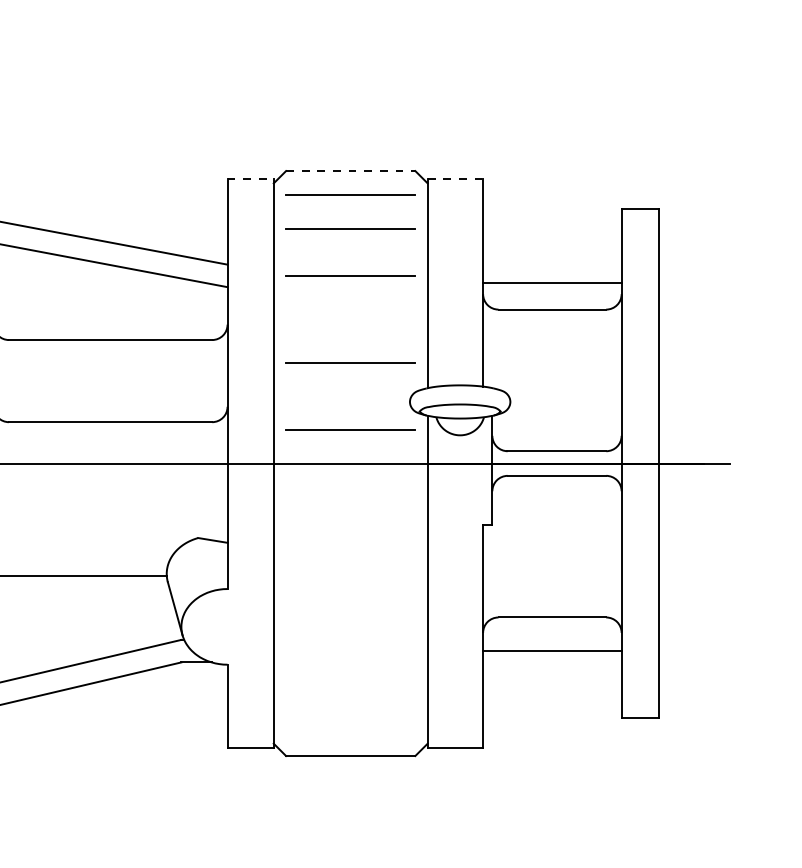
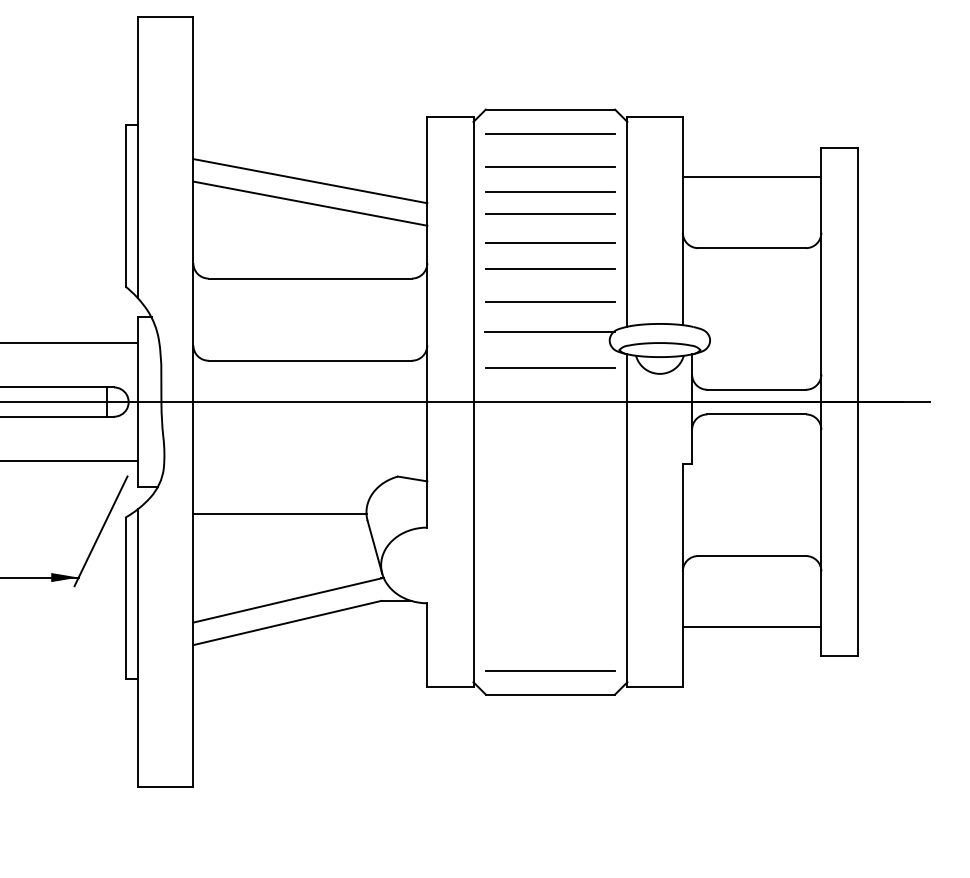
line: (350, 170) -> (550, 109), dashed -> solid
line: (250, 178) -> (450, 117), dashed -> solid
line: (455, 178) -> (655, 117), dashed -> solid
line: (350, 252) -> (550, 191), added
line: (551, 282) -> (751, 177), moved
line: (350, 303) -> (550, 242), added
line: (350, 330) -> (550, 269), added
line: (349, 392) -> (549, 331), added
line: (551, 650) -> (751, 626), moved
line: (350, 731) -> (550, 670), added

